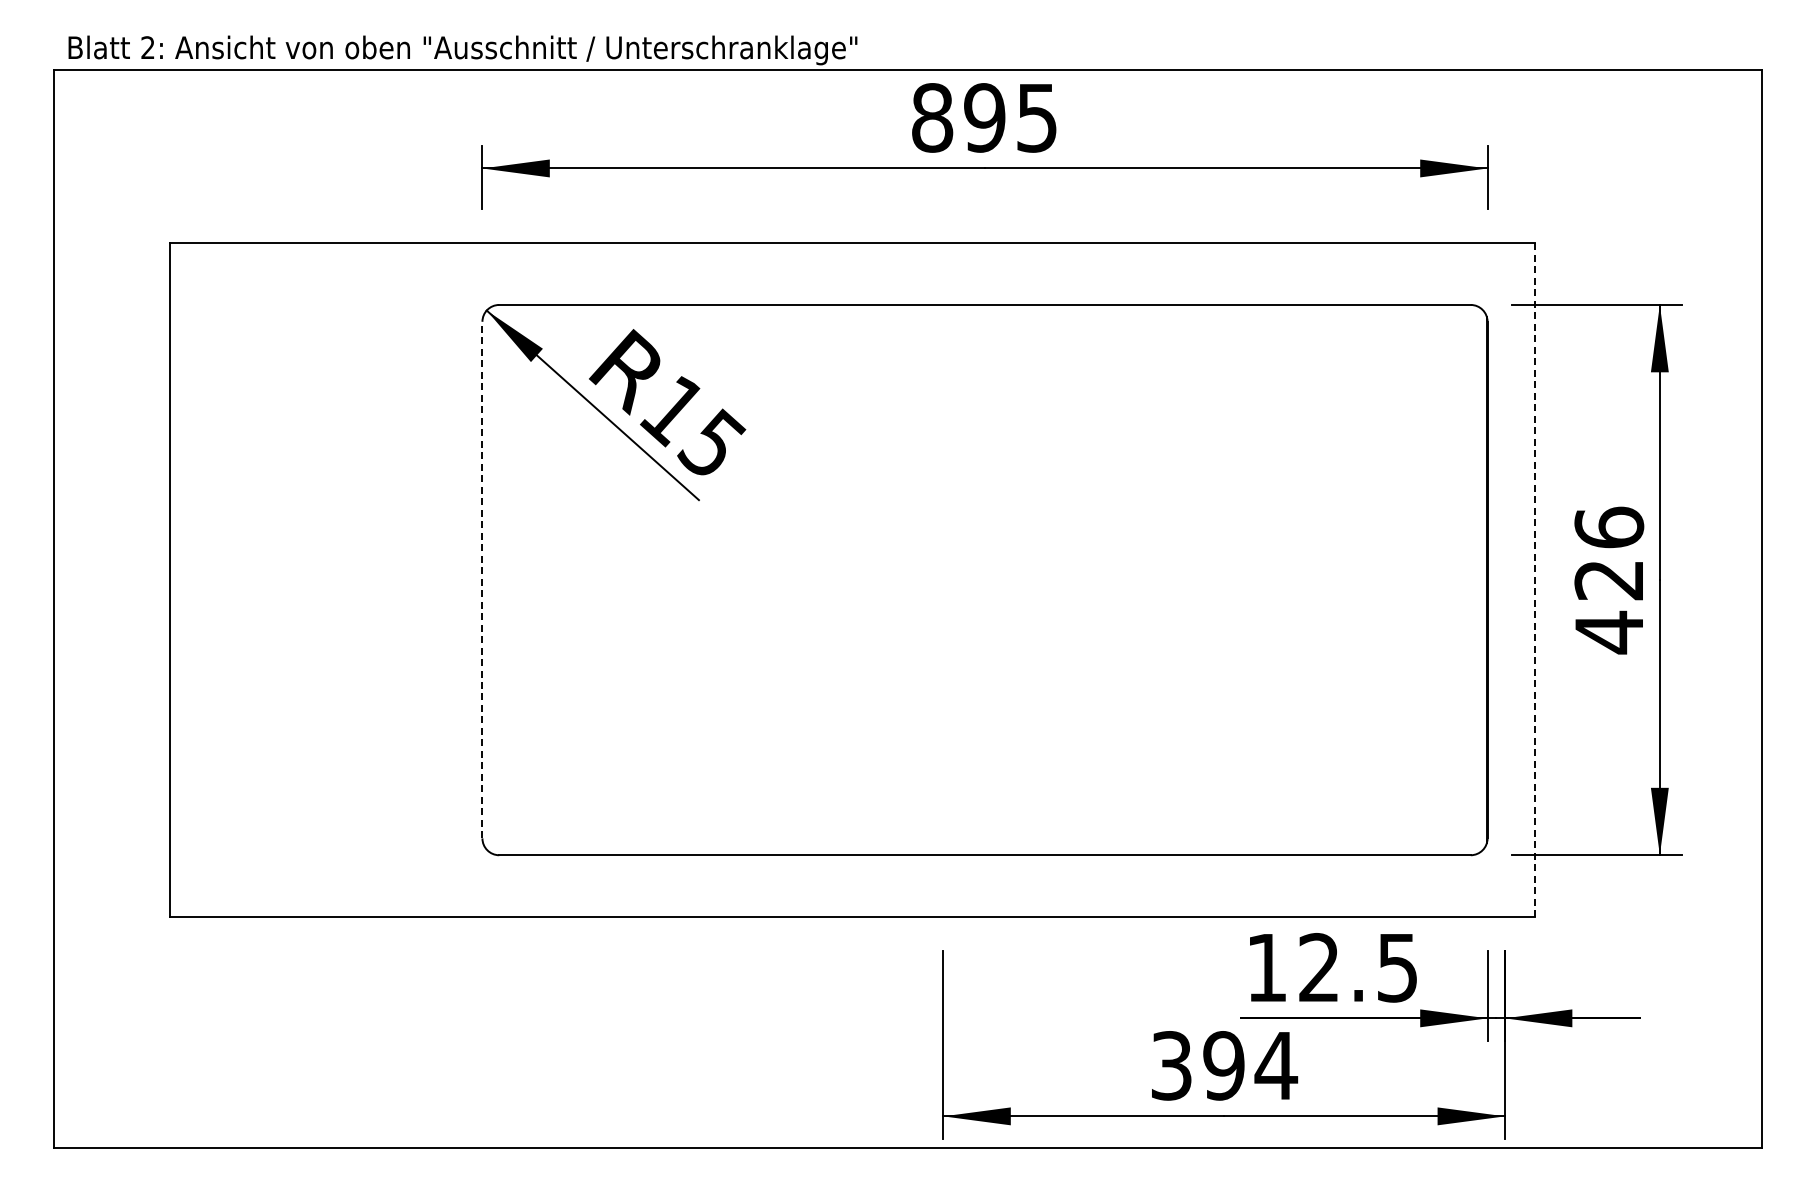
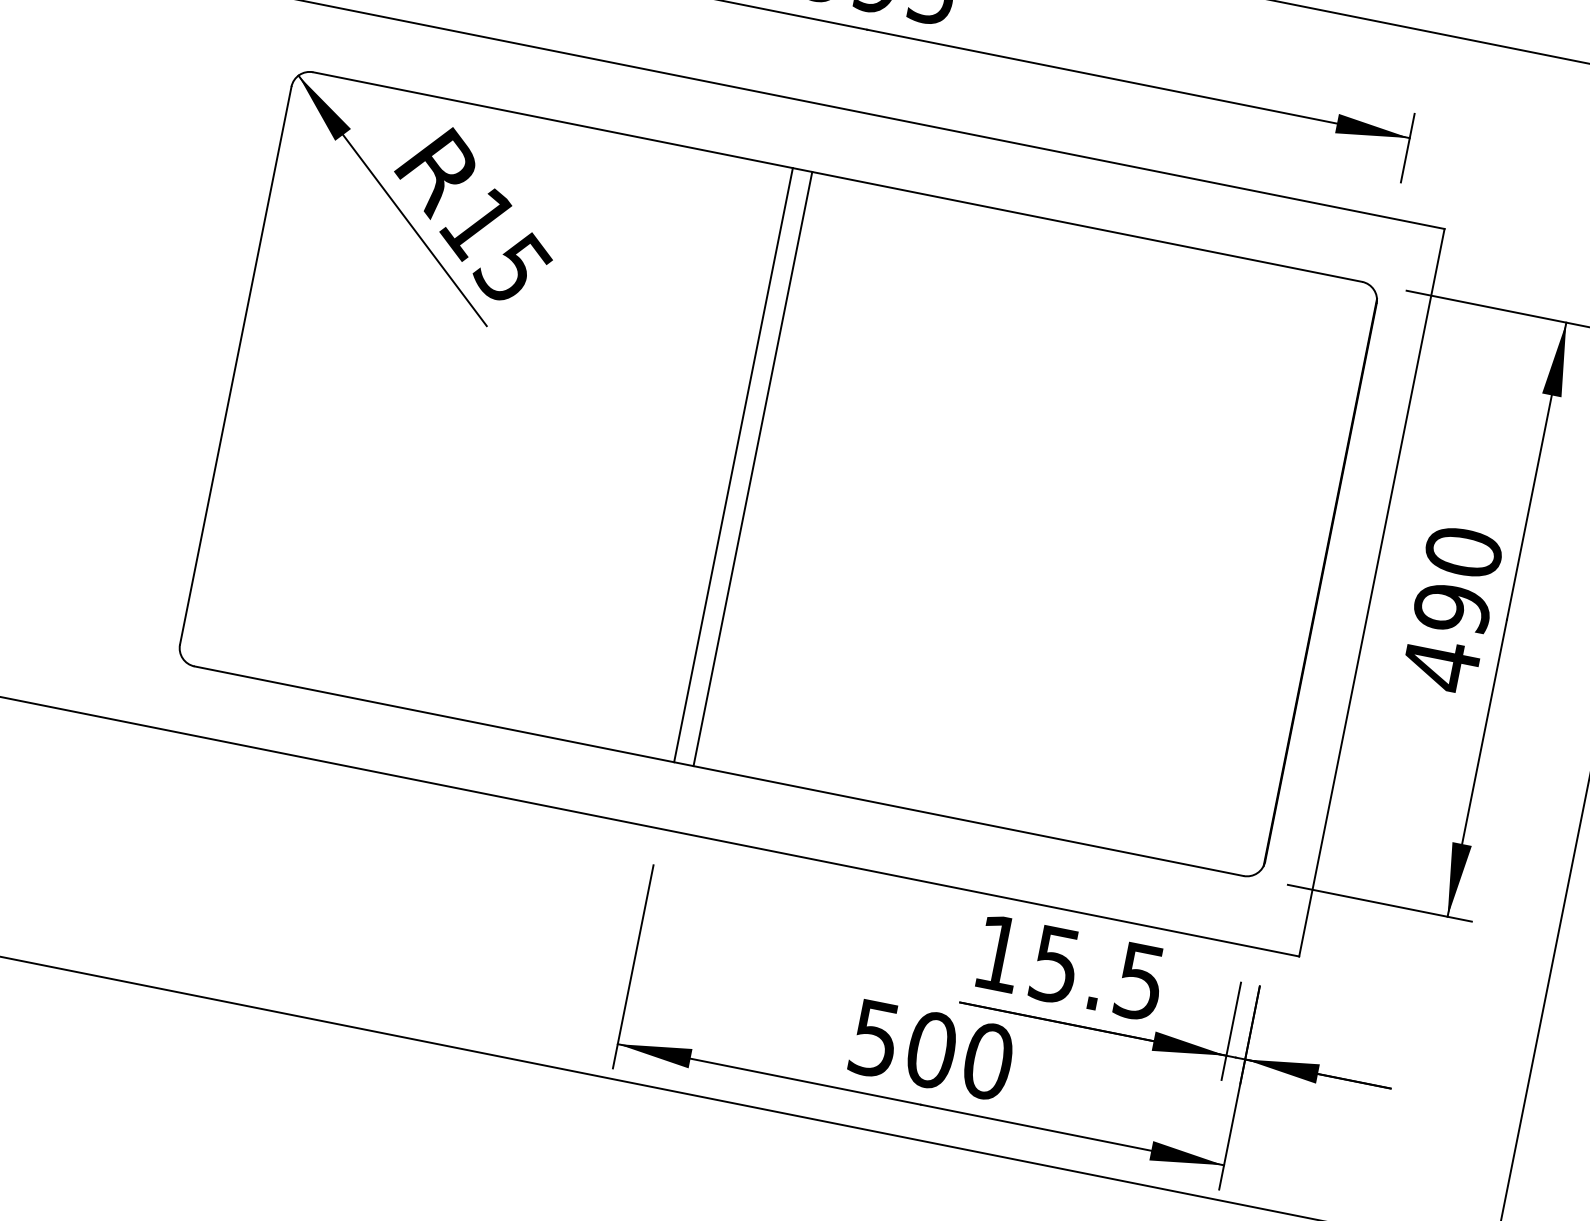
text: (1609, 553) -> (1458, 580), 426 -> 490
line: (482, 579) -> (235, 365), dashed -> solid
line: (943, 579) -> (733, 464), added
line: (961, 579) -> (753, 468), added
line: (1534, 580) -> (1371, 593), dashed -> solid
text: (1318, 967) -> (1054, 964), 12.5 -> 15.5
text: (1225, 1065) -> (933, 1050), 394 -> 500

